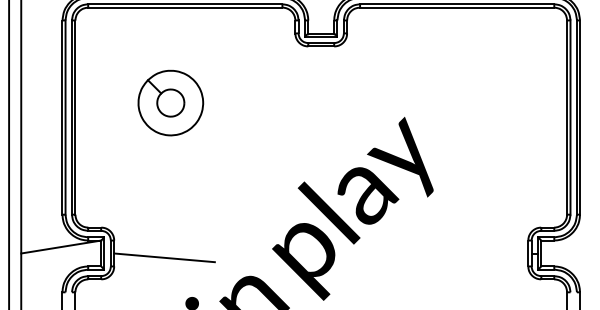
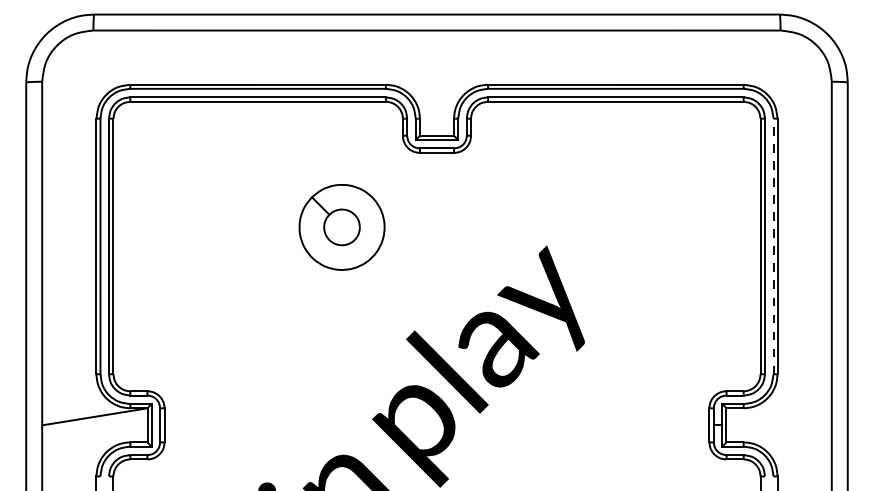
part: (170, 103) -> (341, 227), moved
line: (576, 117) -> (773, 246), solid -> dashed
line: (164, 257) -> (230, 430), removed

